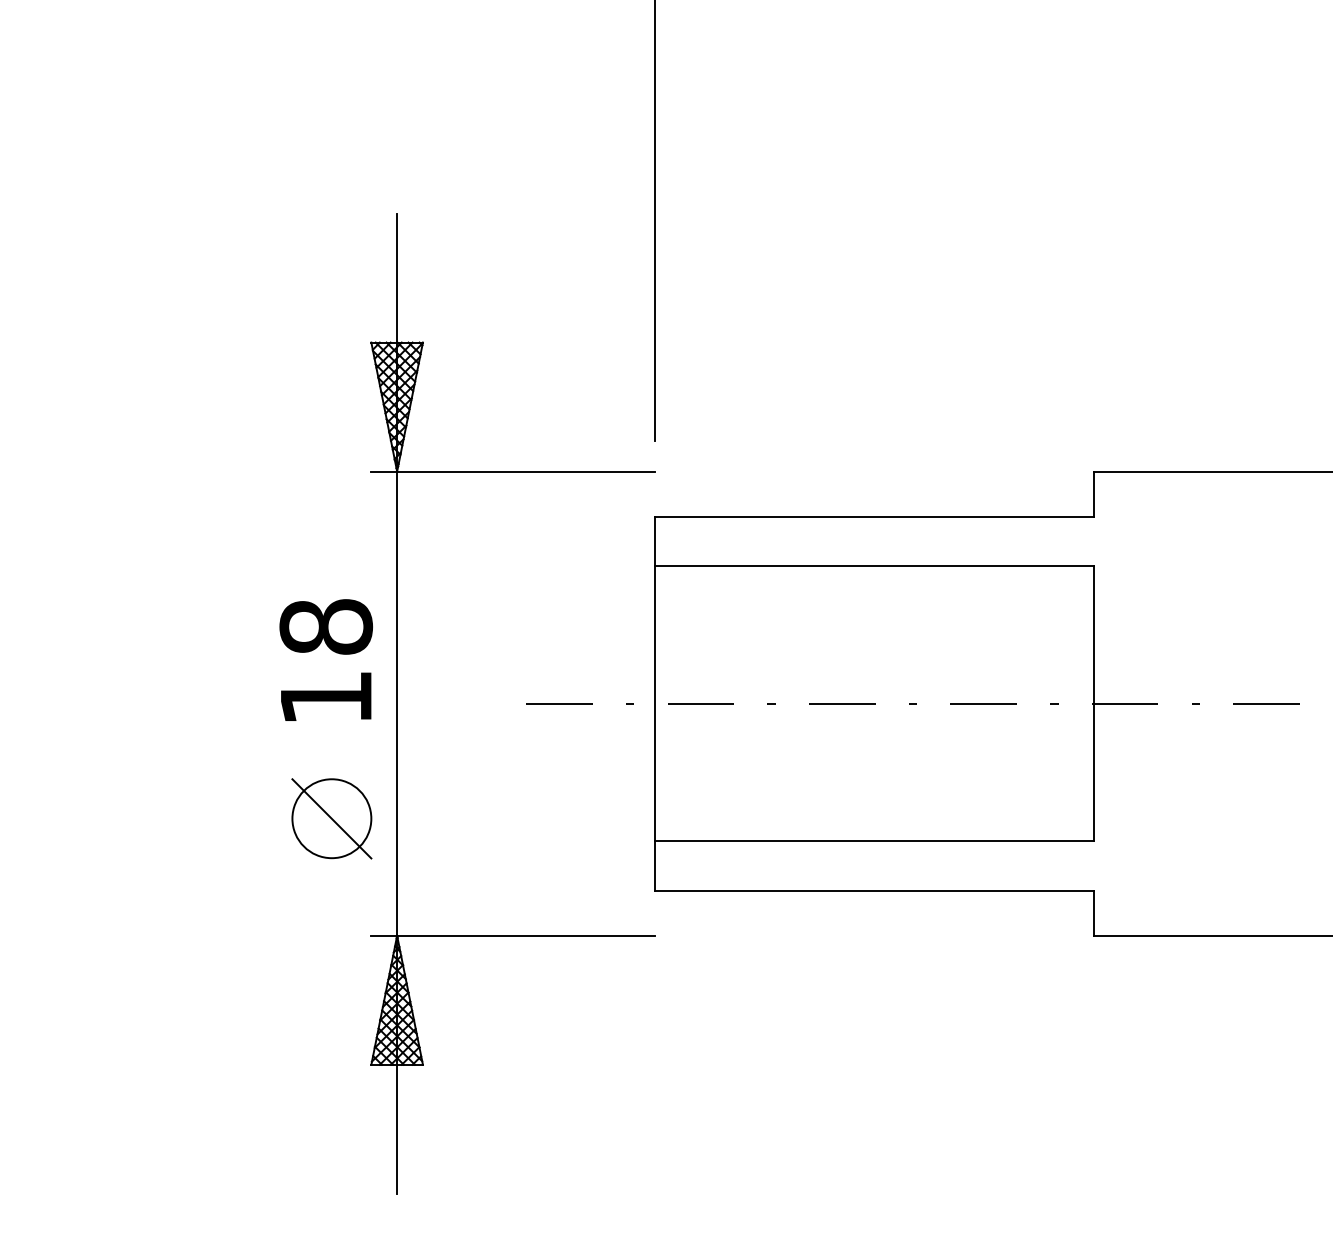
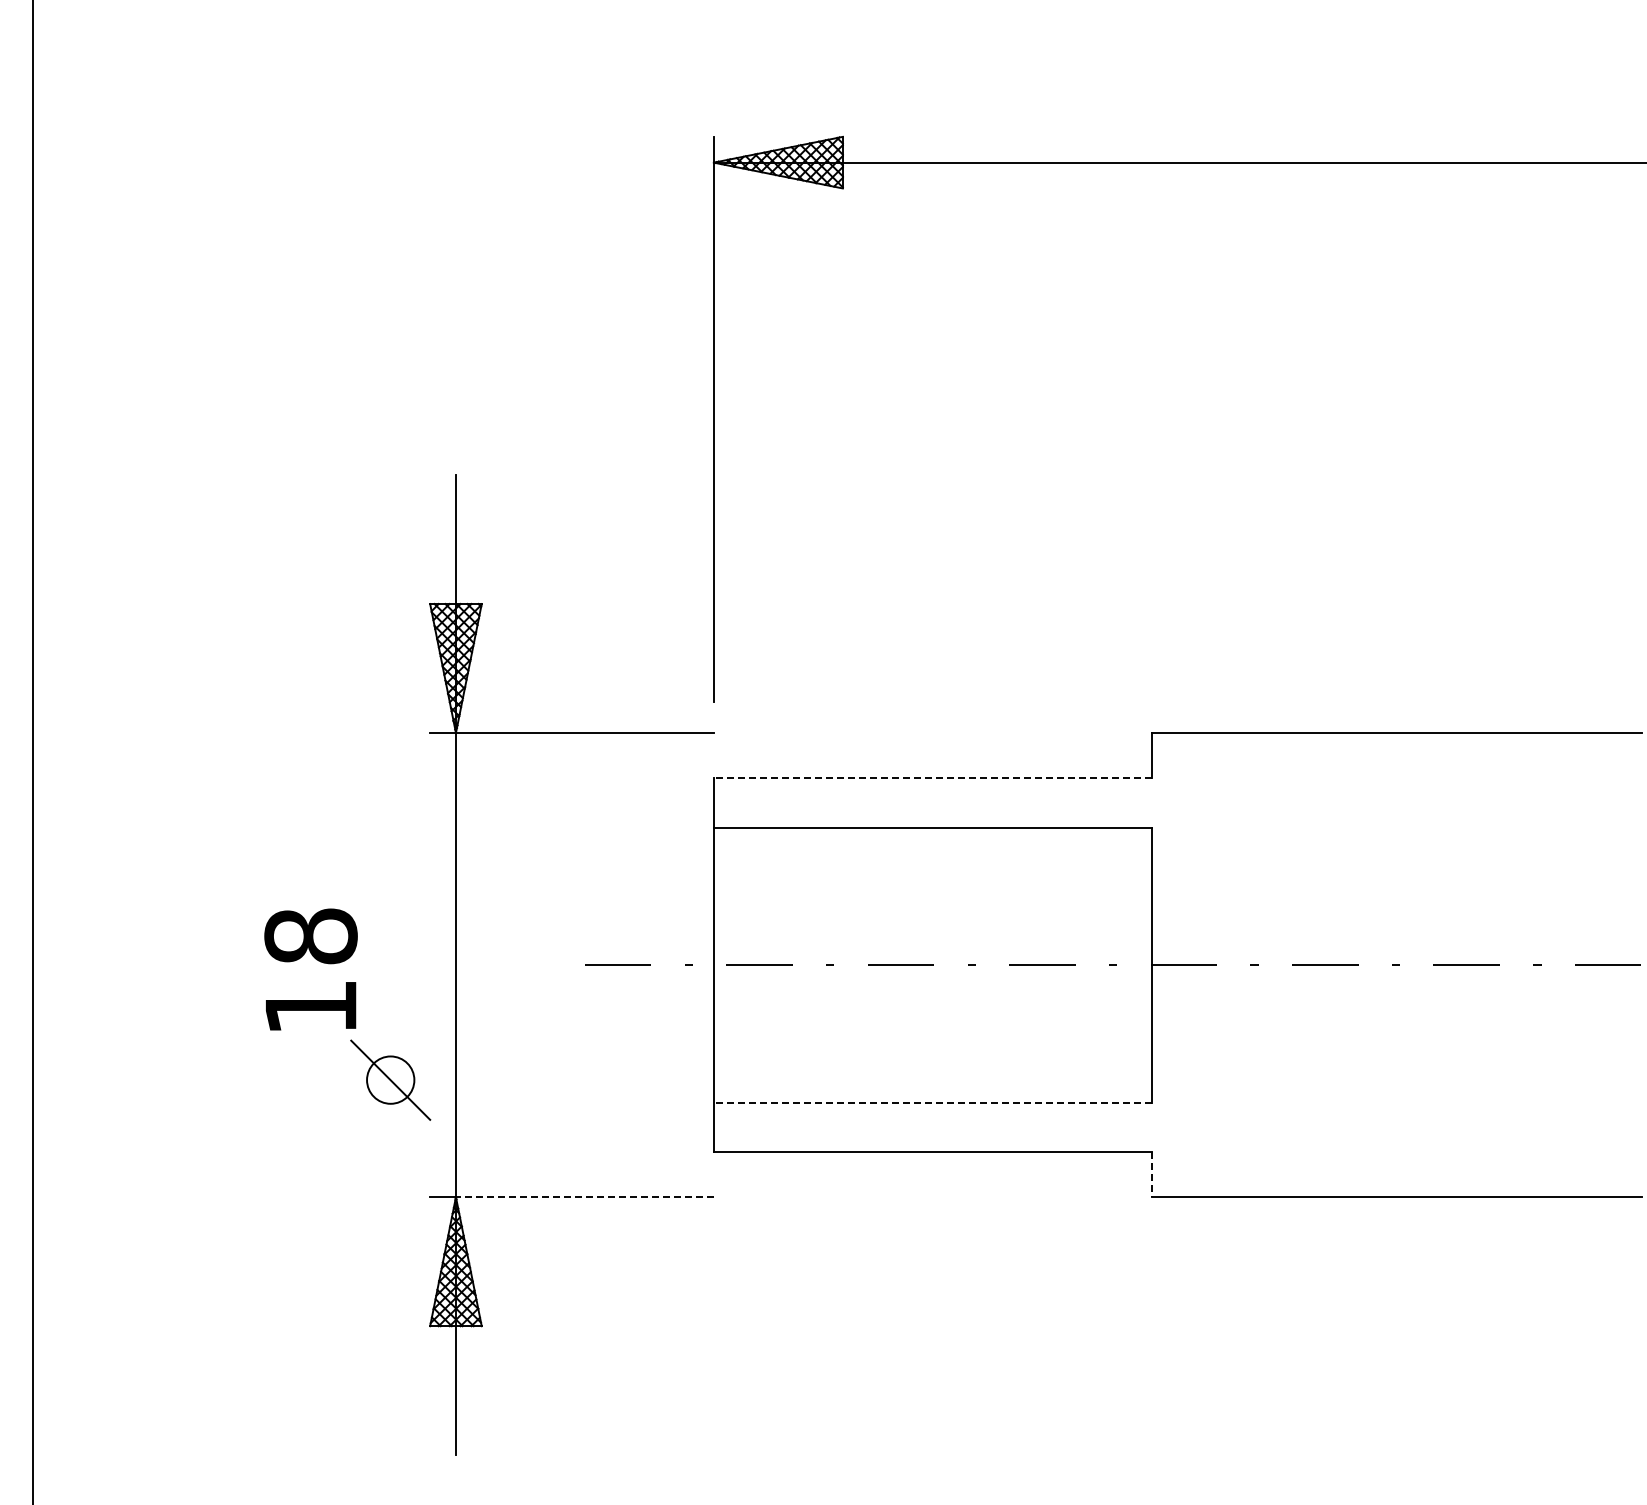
line: (873, 517) -> (932, 778), solid -> dashed
text: (325, 660) -> (310, 969), moved
circle: (331, 818) -> (390, 1079), size x0.6
line: (873, 841) -> (932, 1102), solid -> dashed
line: (1093, 913) -> (1152, 1174), solid -> dashed
line: (525, 936) -> (584, 1197), solid -> dashed

